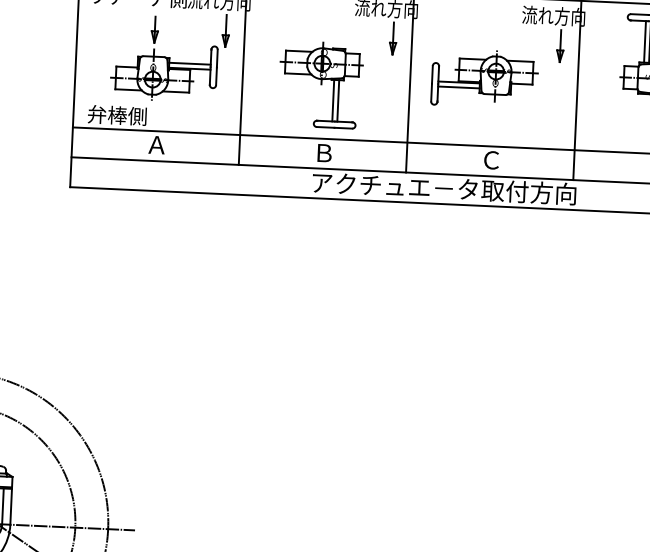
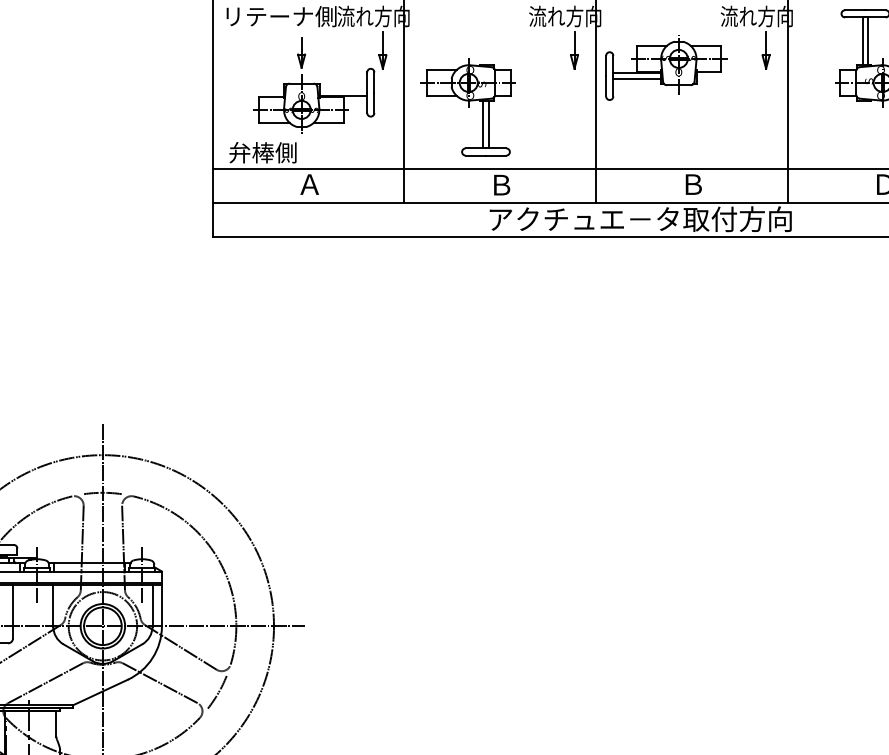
line: (190, 63) -> (343, 89), removed
part: (485, 78) -> (666, 67), moved
part: (320, 85) -> (467, 107), moved
text: (490, 160) -> (692, 184), Ｃ -> Ｂ

